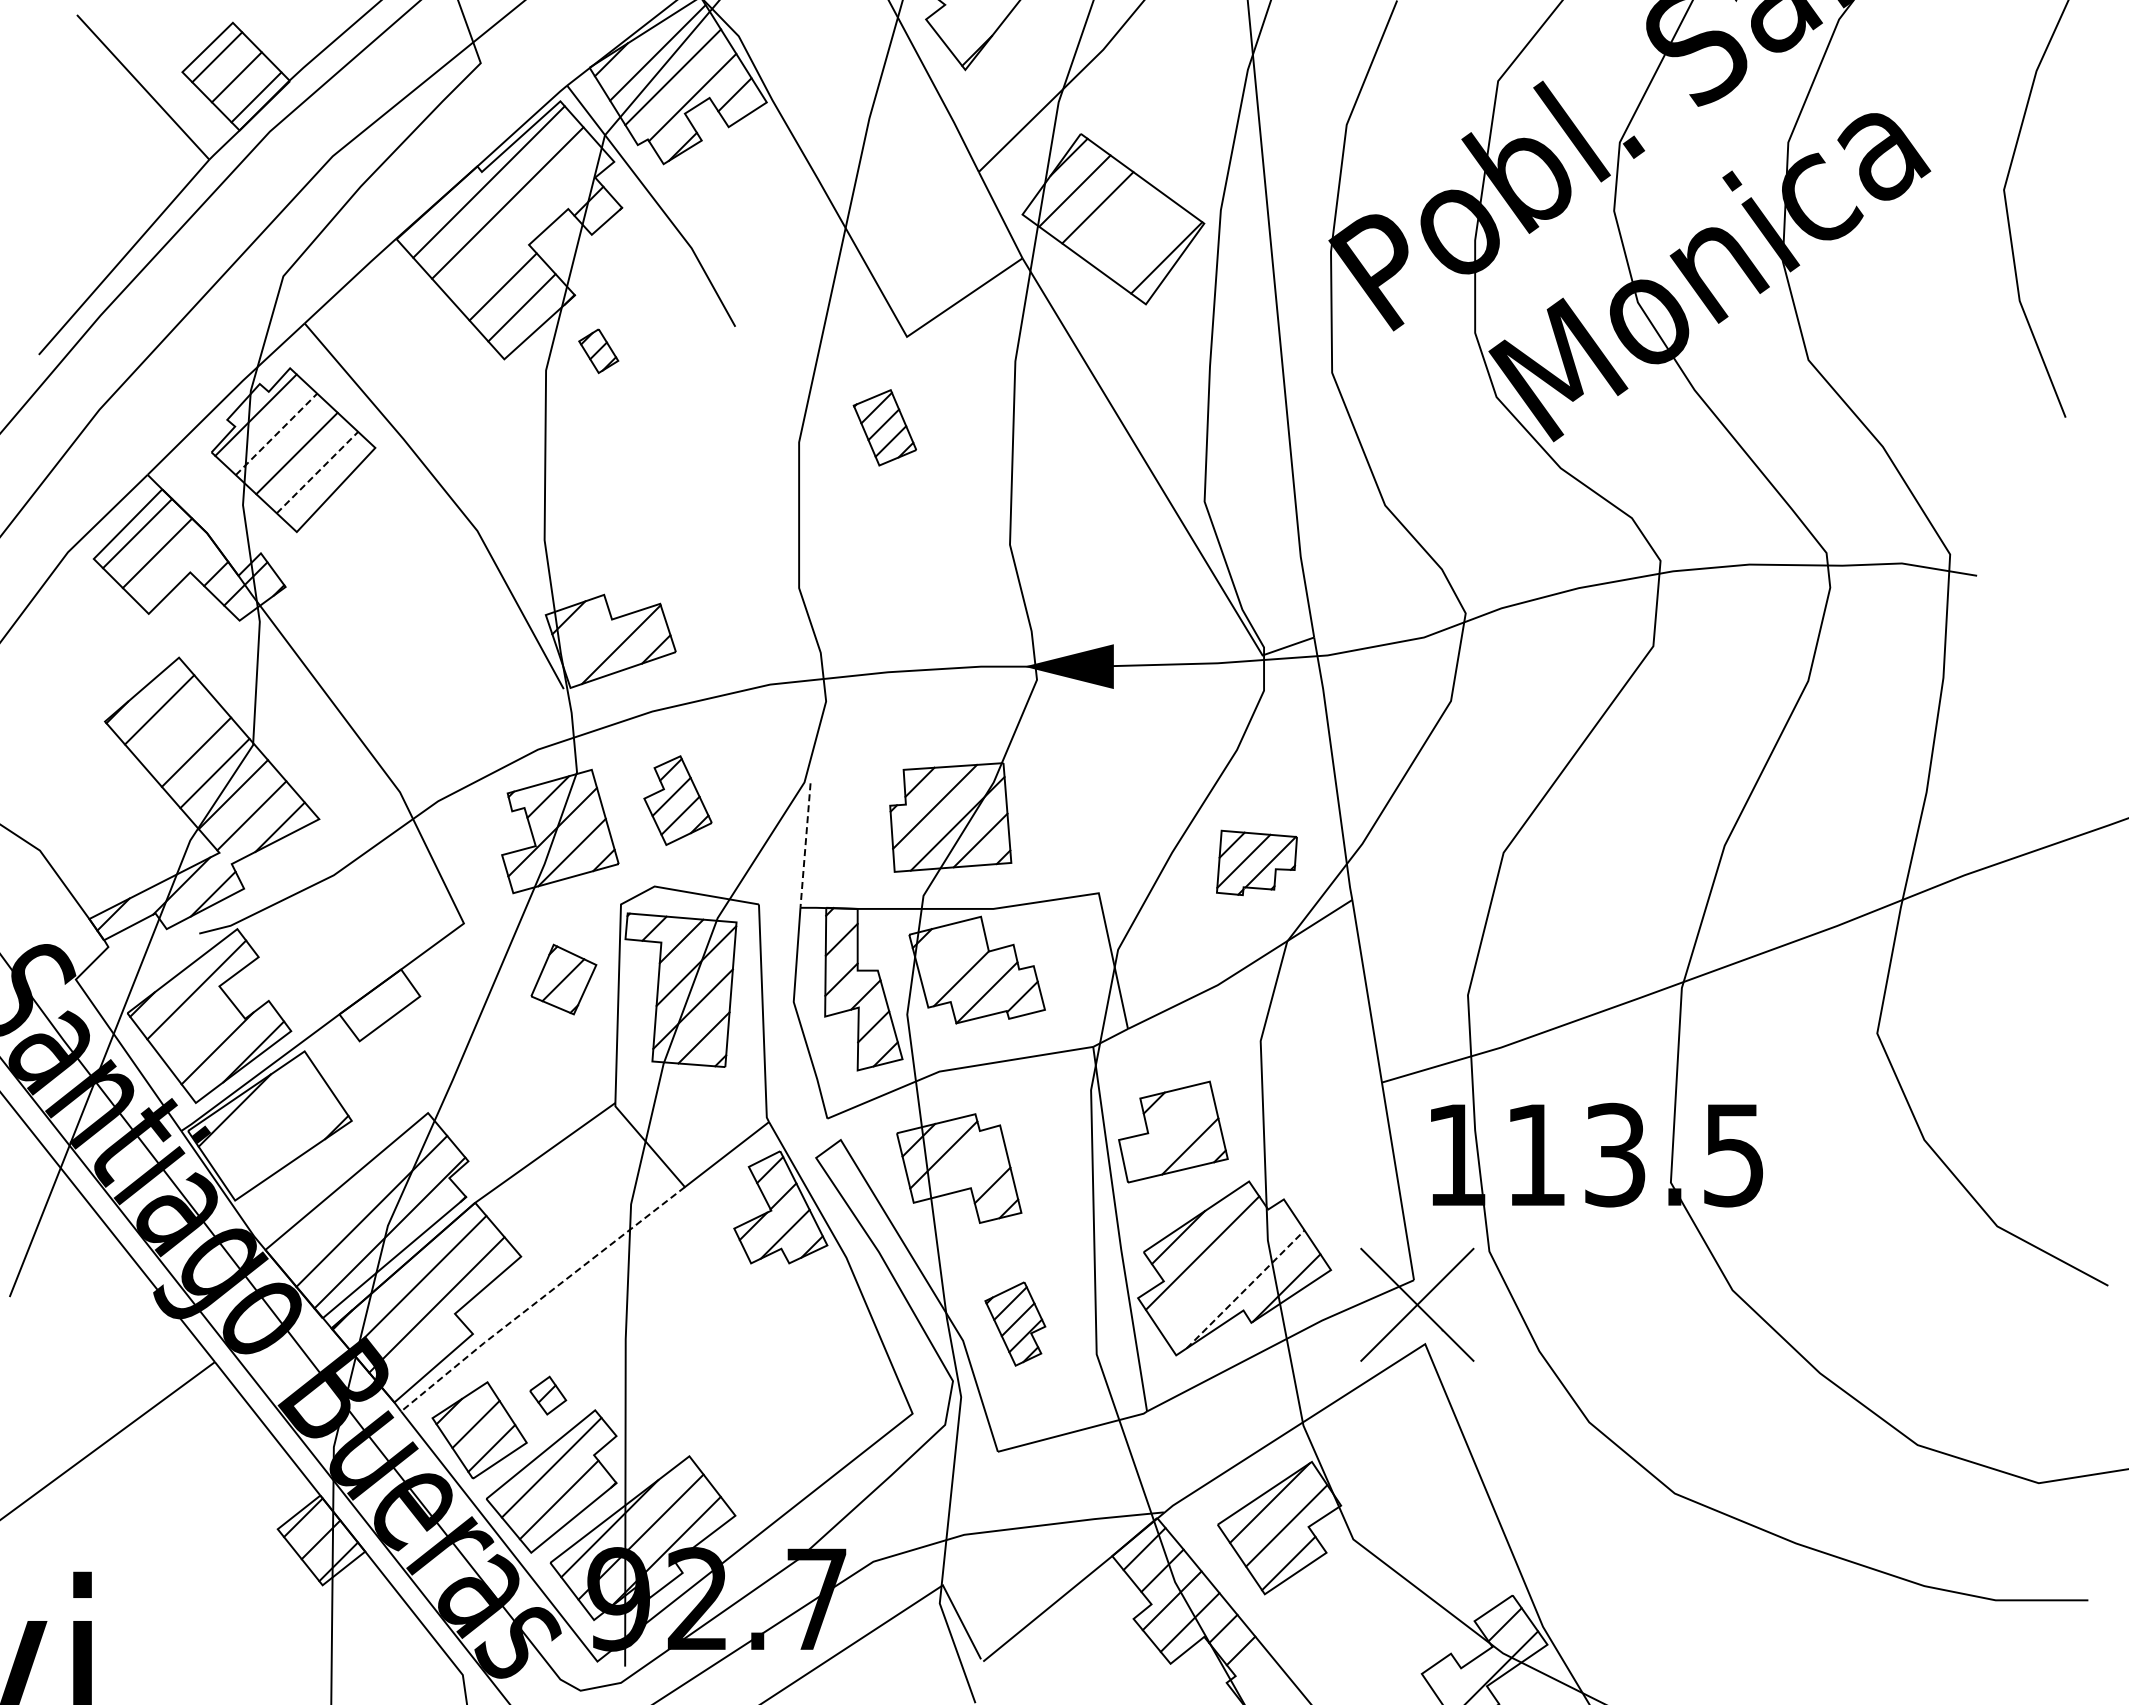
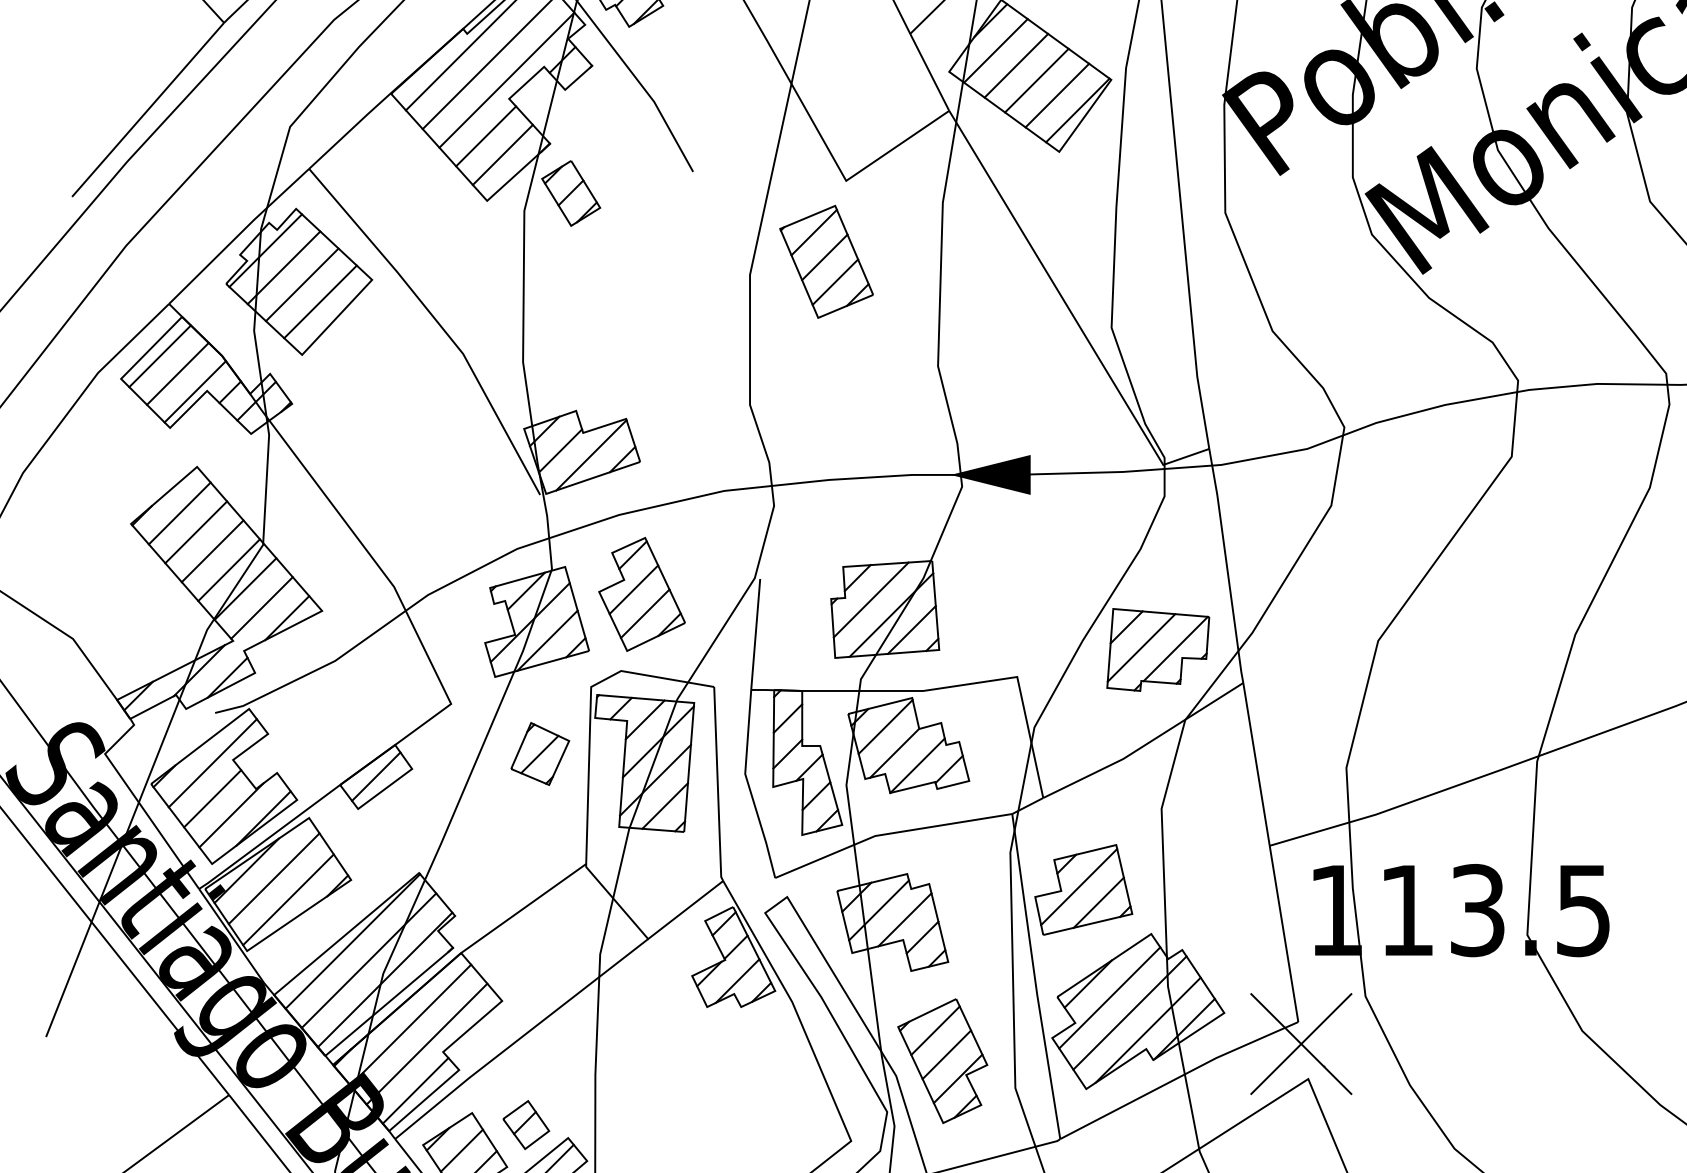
line: (526, 223) -> (506, 79), added
line: (1120, 224) -> (1036, 80), added
line: (1143, 240) -> (1057, 94), added
part: (598, 351) -> (571, 193), size x1.67
part: (884, 427) -> (826, 261), size x1.67
line: (276, 434) -> (283, 267), dashed -> solid
line: (317, 472) -> (320, 301), dashed -> solid
line: (176, 573) -> (194, 391), added
line: (586, 639) -> (560, 450), added
line: (177, 730) -> (195, 531), added
part: (677, 800) -> (641, 594), size x1.43
line: (805, 846) -> (755, 635), dashed -> solid
part: (1256, 862) -> (1157, 649), size x1.43
line: (950, 949) -> (884, 727), added
line: (379, 1004) -> (375, 776), added
line: (196, 1029) -> (212, 798), added
line: (265, 1119) -> (274, 878), added
line: (1167, 1128) -> (1078, 886), added
line: (281, 1142) -> (288, 899), added
line: (972, 1165) -> (904, 919), added
line: (353, 1189) -> (352, 941), added
line: (1224, 1269) -> (1129, 1012), added
line: (1245, 1289) -> (1148, 1030), dashed -> solid
line: (541, 1298) -> (520, 1038), dashed -> solid
part: (1015, 1323) -> (942, 1060), size x1.67
line: (423, 1357) -> (415, 1090), added
part: (547, 1395) -> (525, 1124), size x1.43

